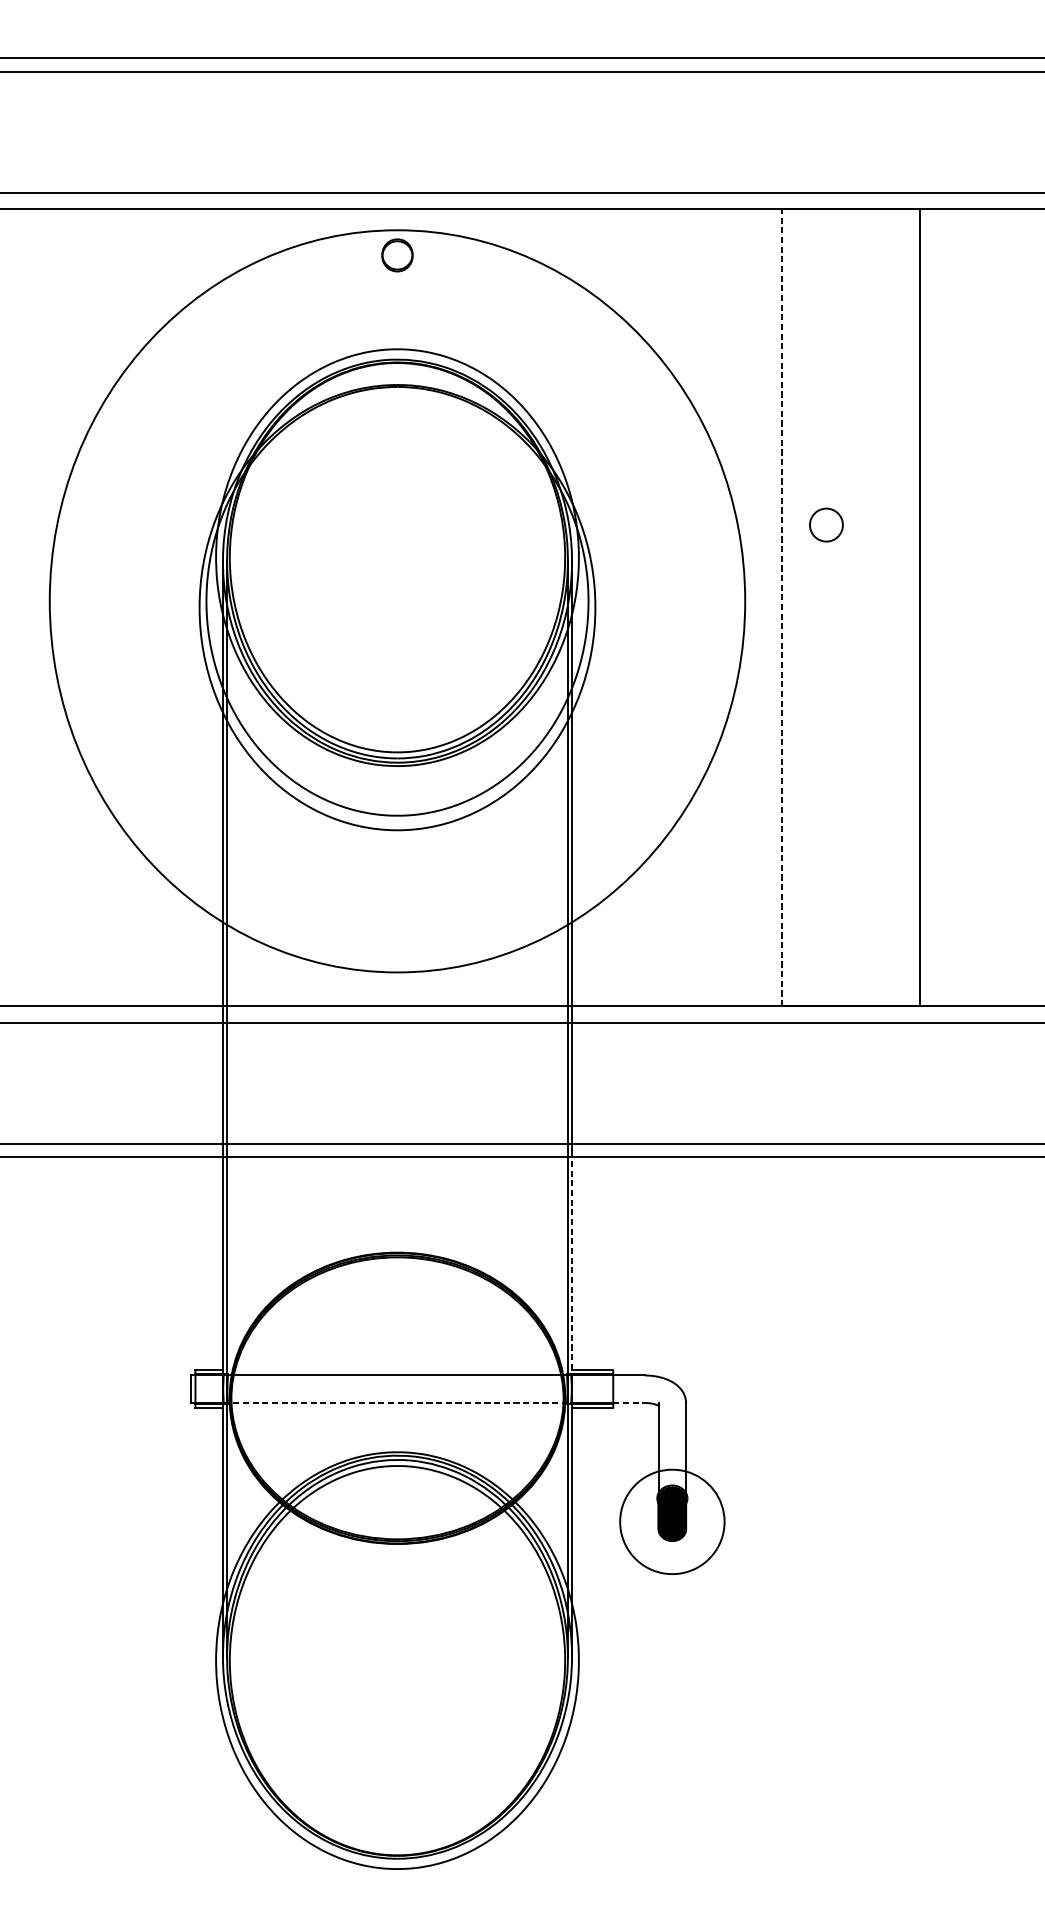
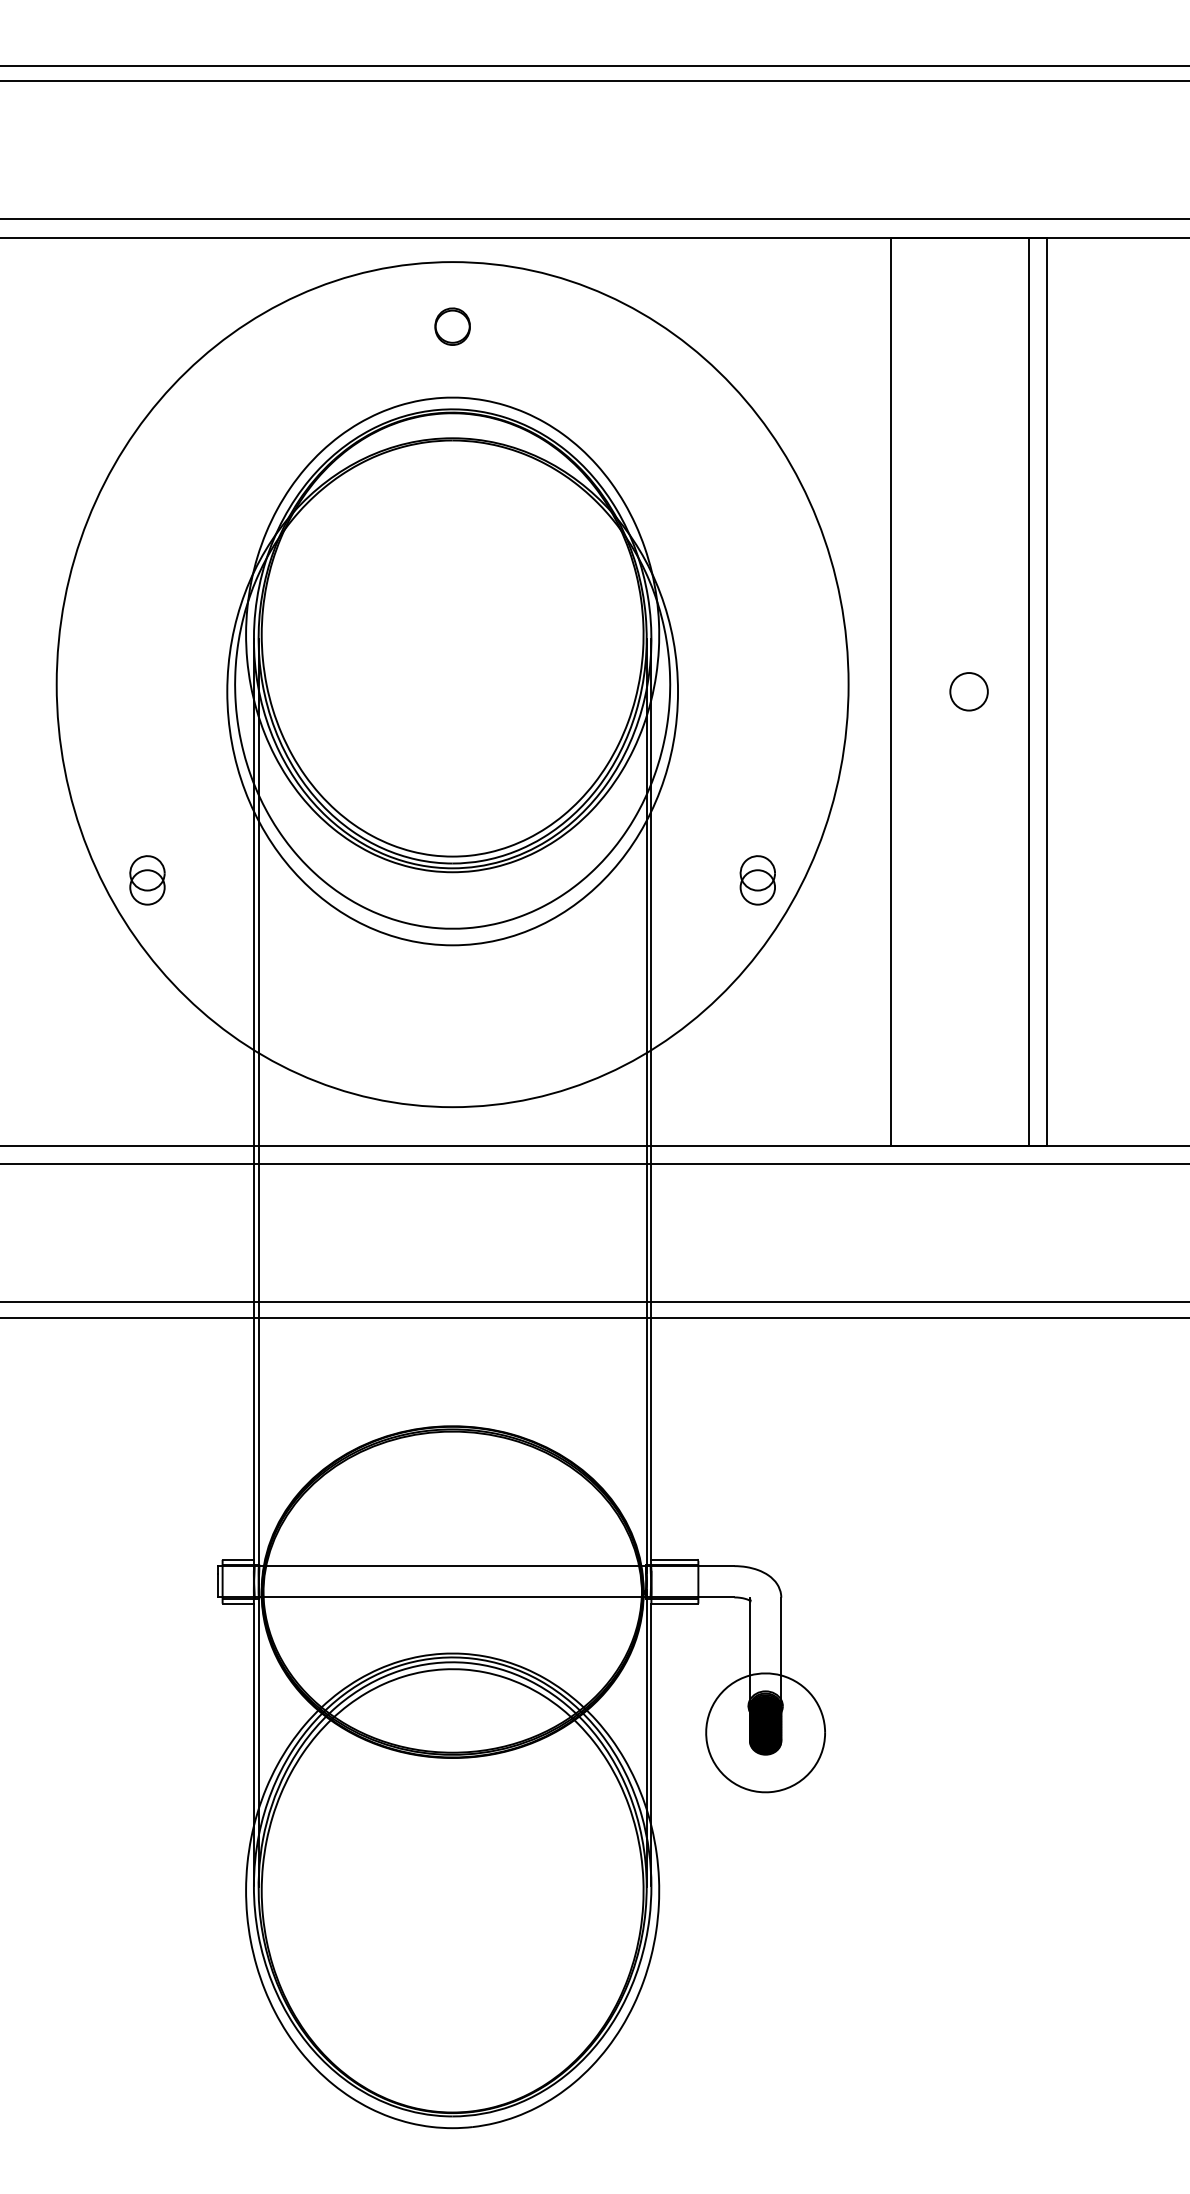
part: (397, 255) -> (452, 326), moved
circle: (825, 524) -> (968, 691), moved
line: (782, 607) -> (890, 691), dashed -> solid
line: (903, 607) -> (1028, 691), added
part: (129, 773) -> (147, 880), added
part: (665, 773) -> (757, 880), added
line: (572, 1268) -> (651, 1444), dashed -> solid
line: (398, 1403) -> (453, 1597), dashed -> solid
line: (629, 1403) -> (716, 1597), dashed -> solid

